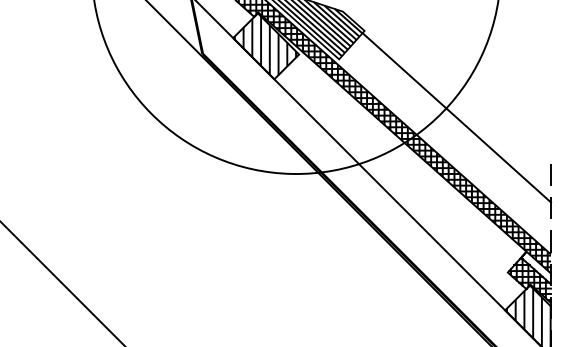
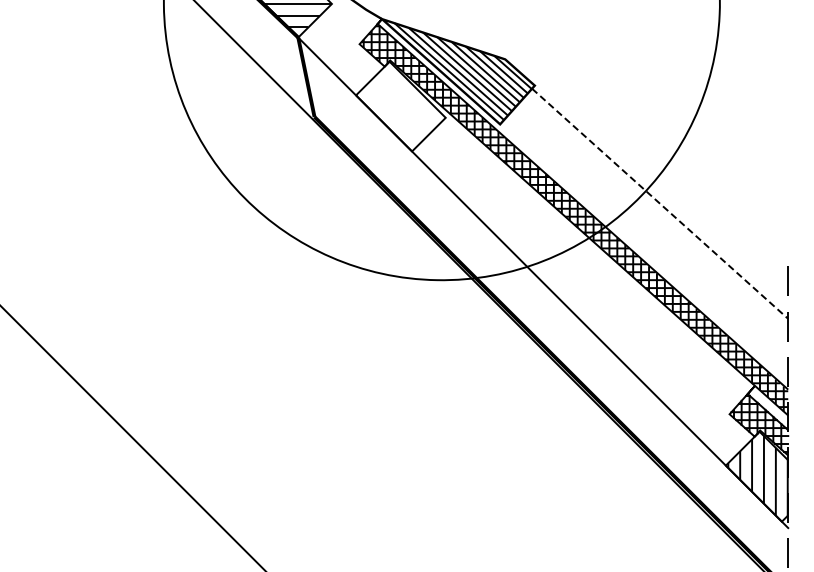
hatch: (265, 45) -> (399, 105), removed
line: (457, 118) -> (660, 204), solid -> dashed

